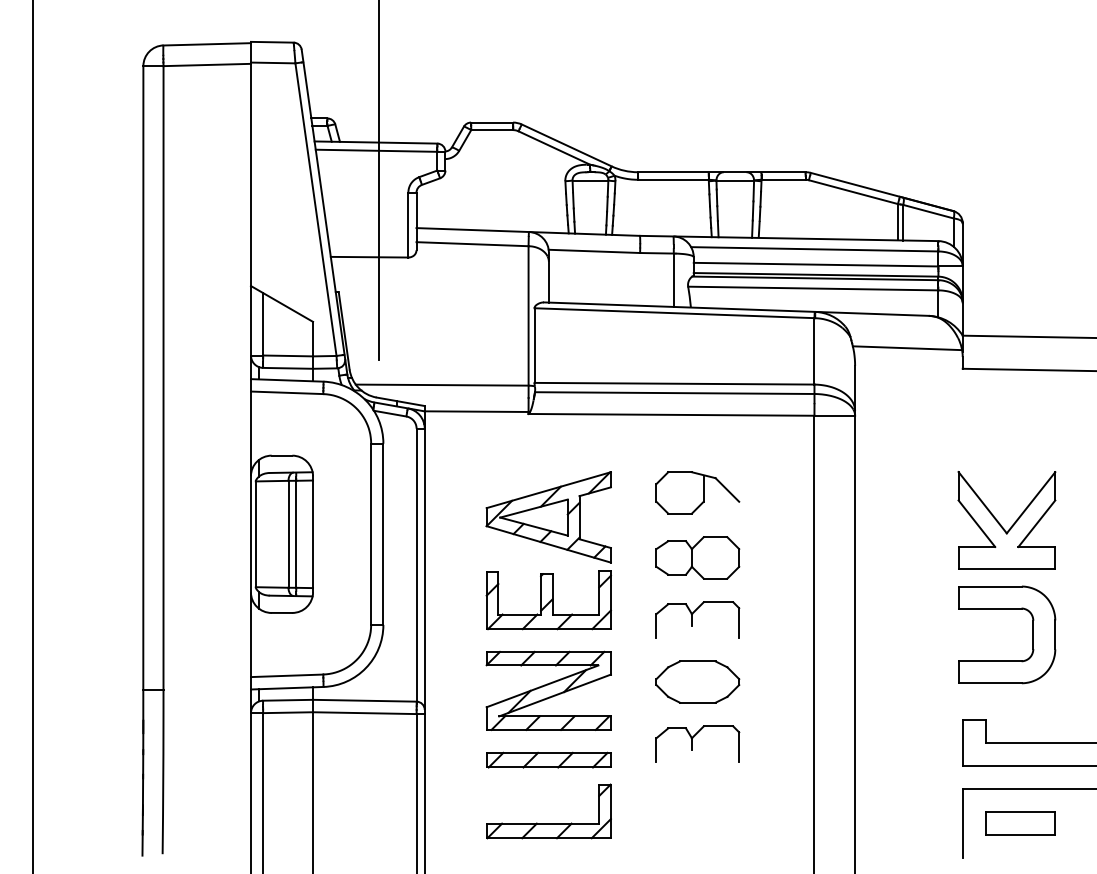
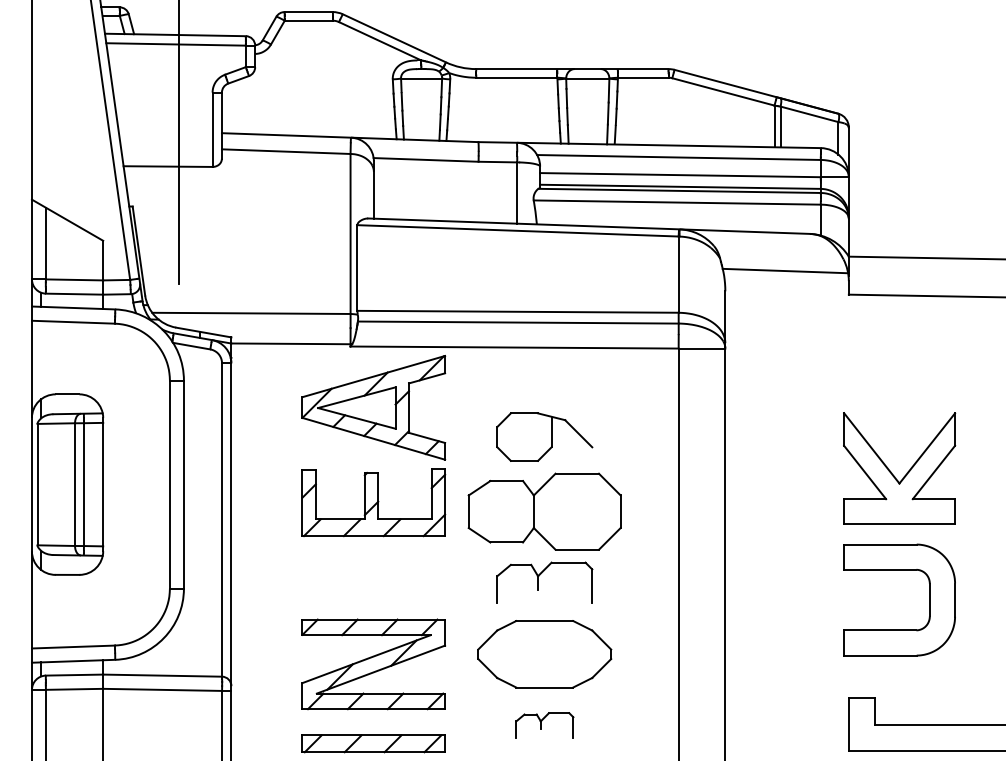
part: (548, 550) -> (373, 445), moved
part: (697, 557) -> (544, 511), size x1.6
part: (697, 681) -> (544, 653), size x1.4
part: (697, 743) -> (544, 724), size x0.6

